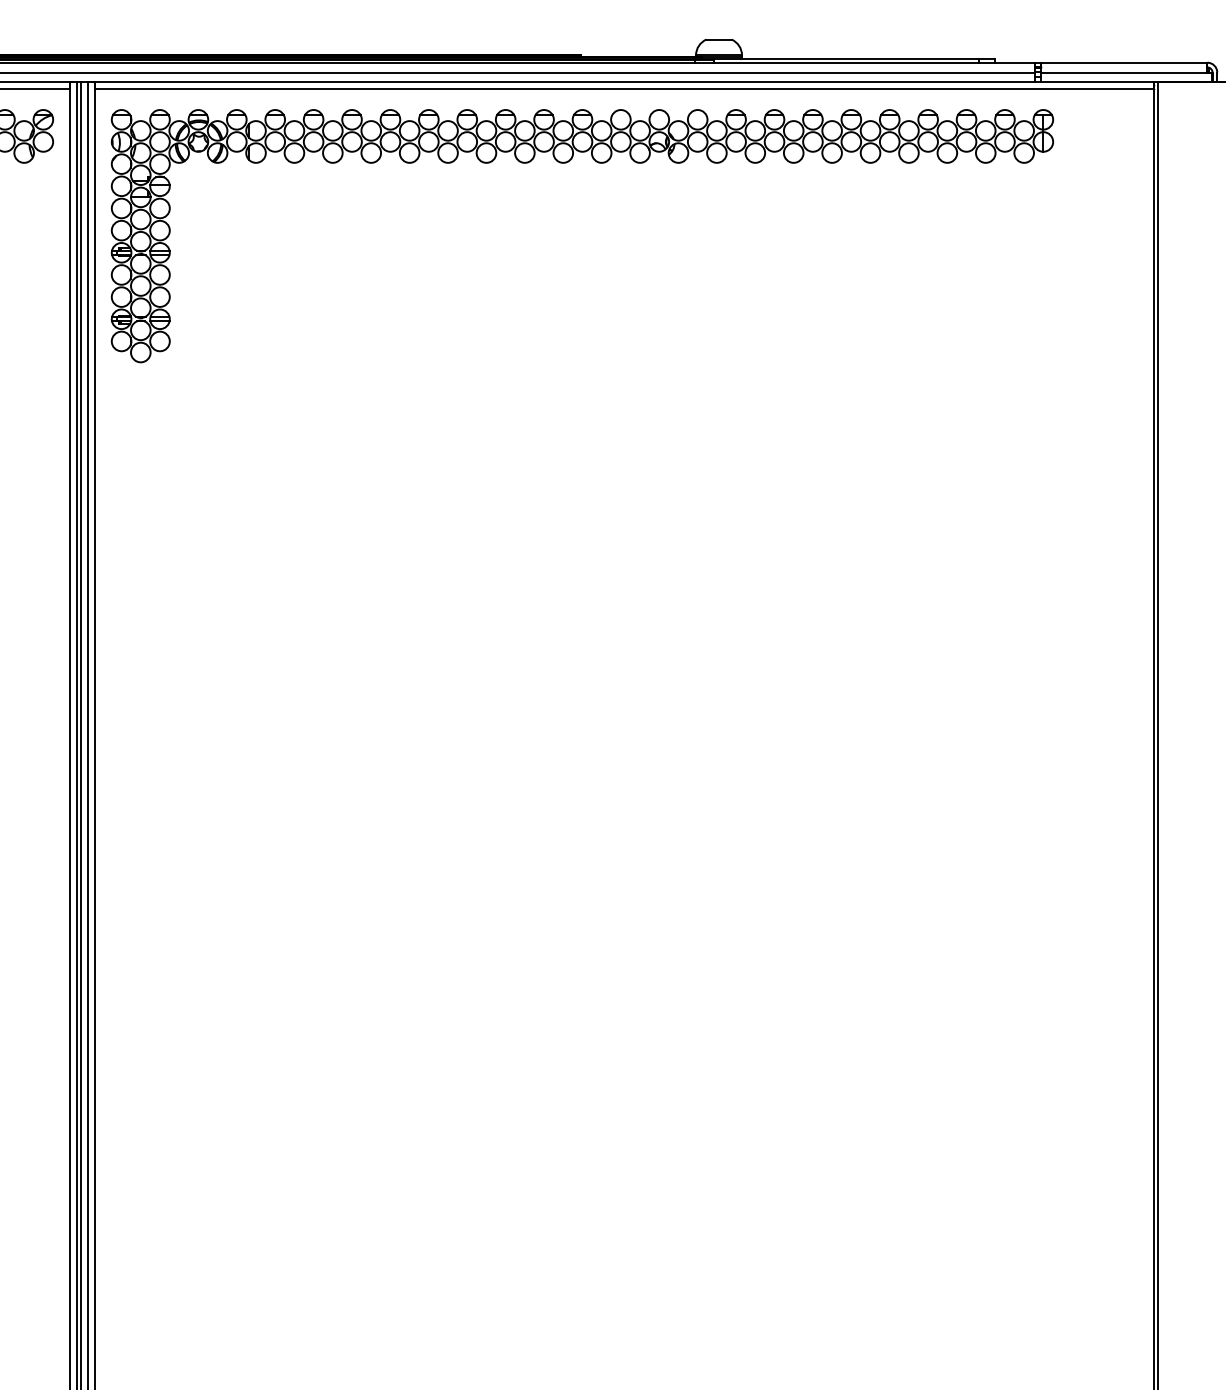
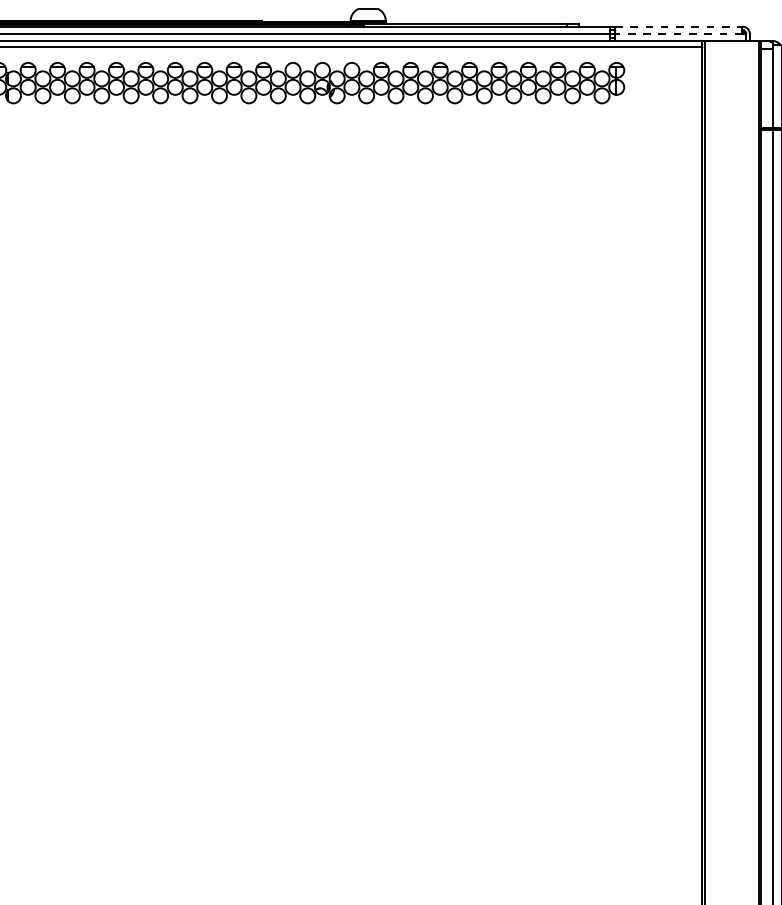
line: (1124, 62) -> (678, 26), solid -> dashed
line: (1123, 72) -> (678, 34), solid -> dashed

